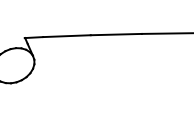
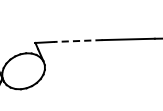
line: (66, 36) -> (77, 41), solid -> dashed

